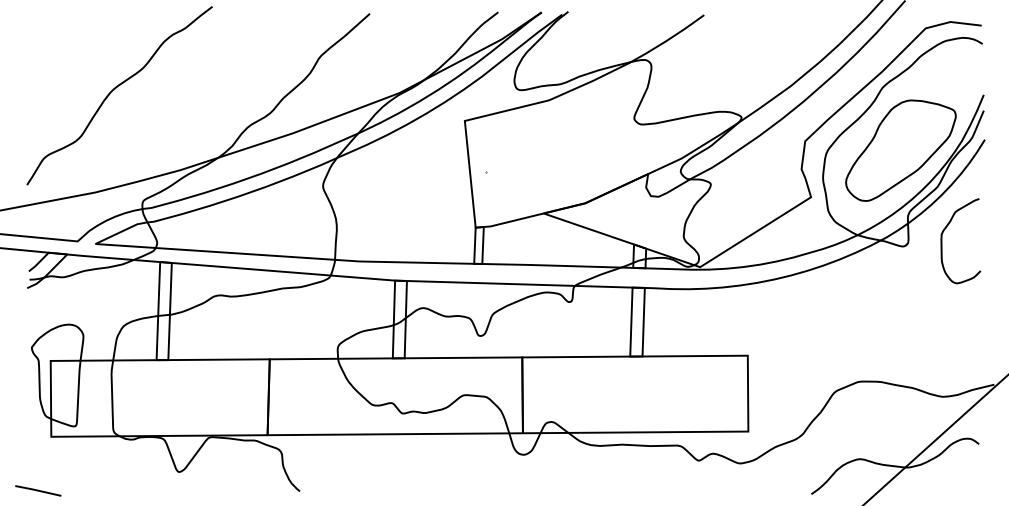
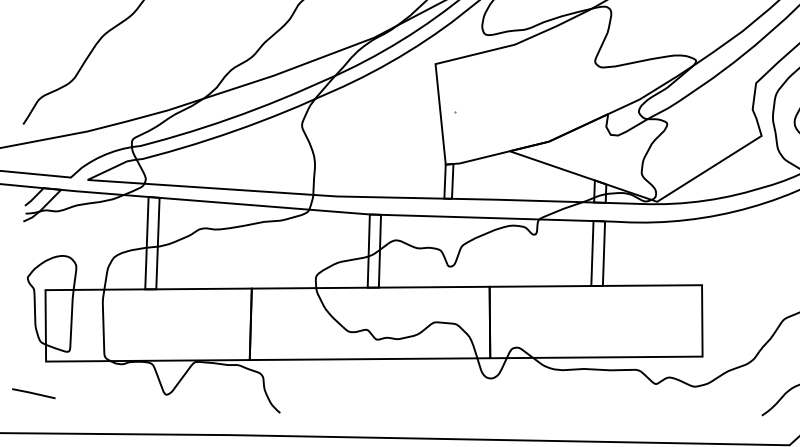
line: (38, 490) -> (34, 393), moved

